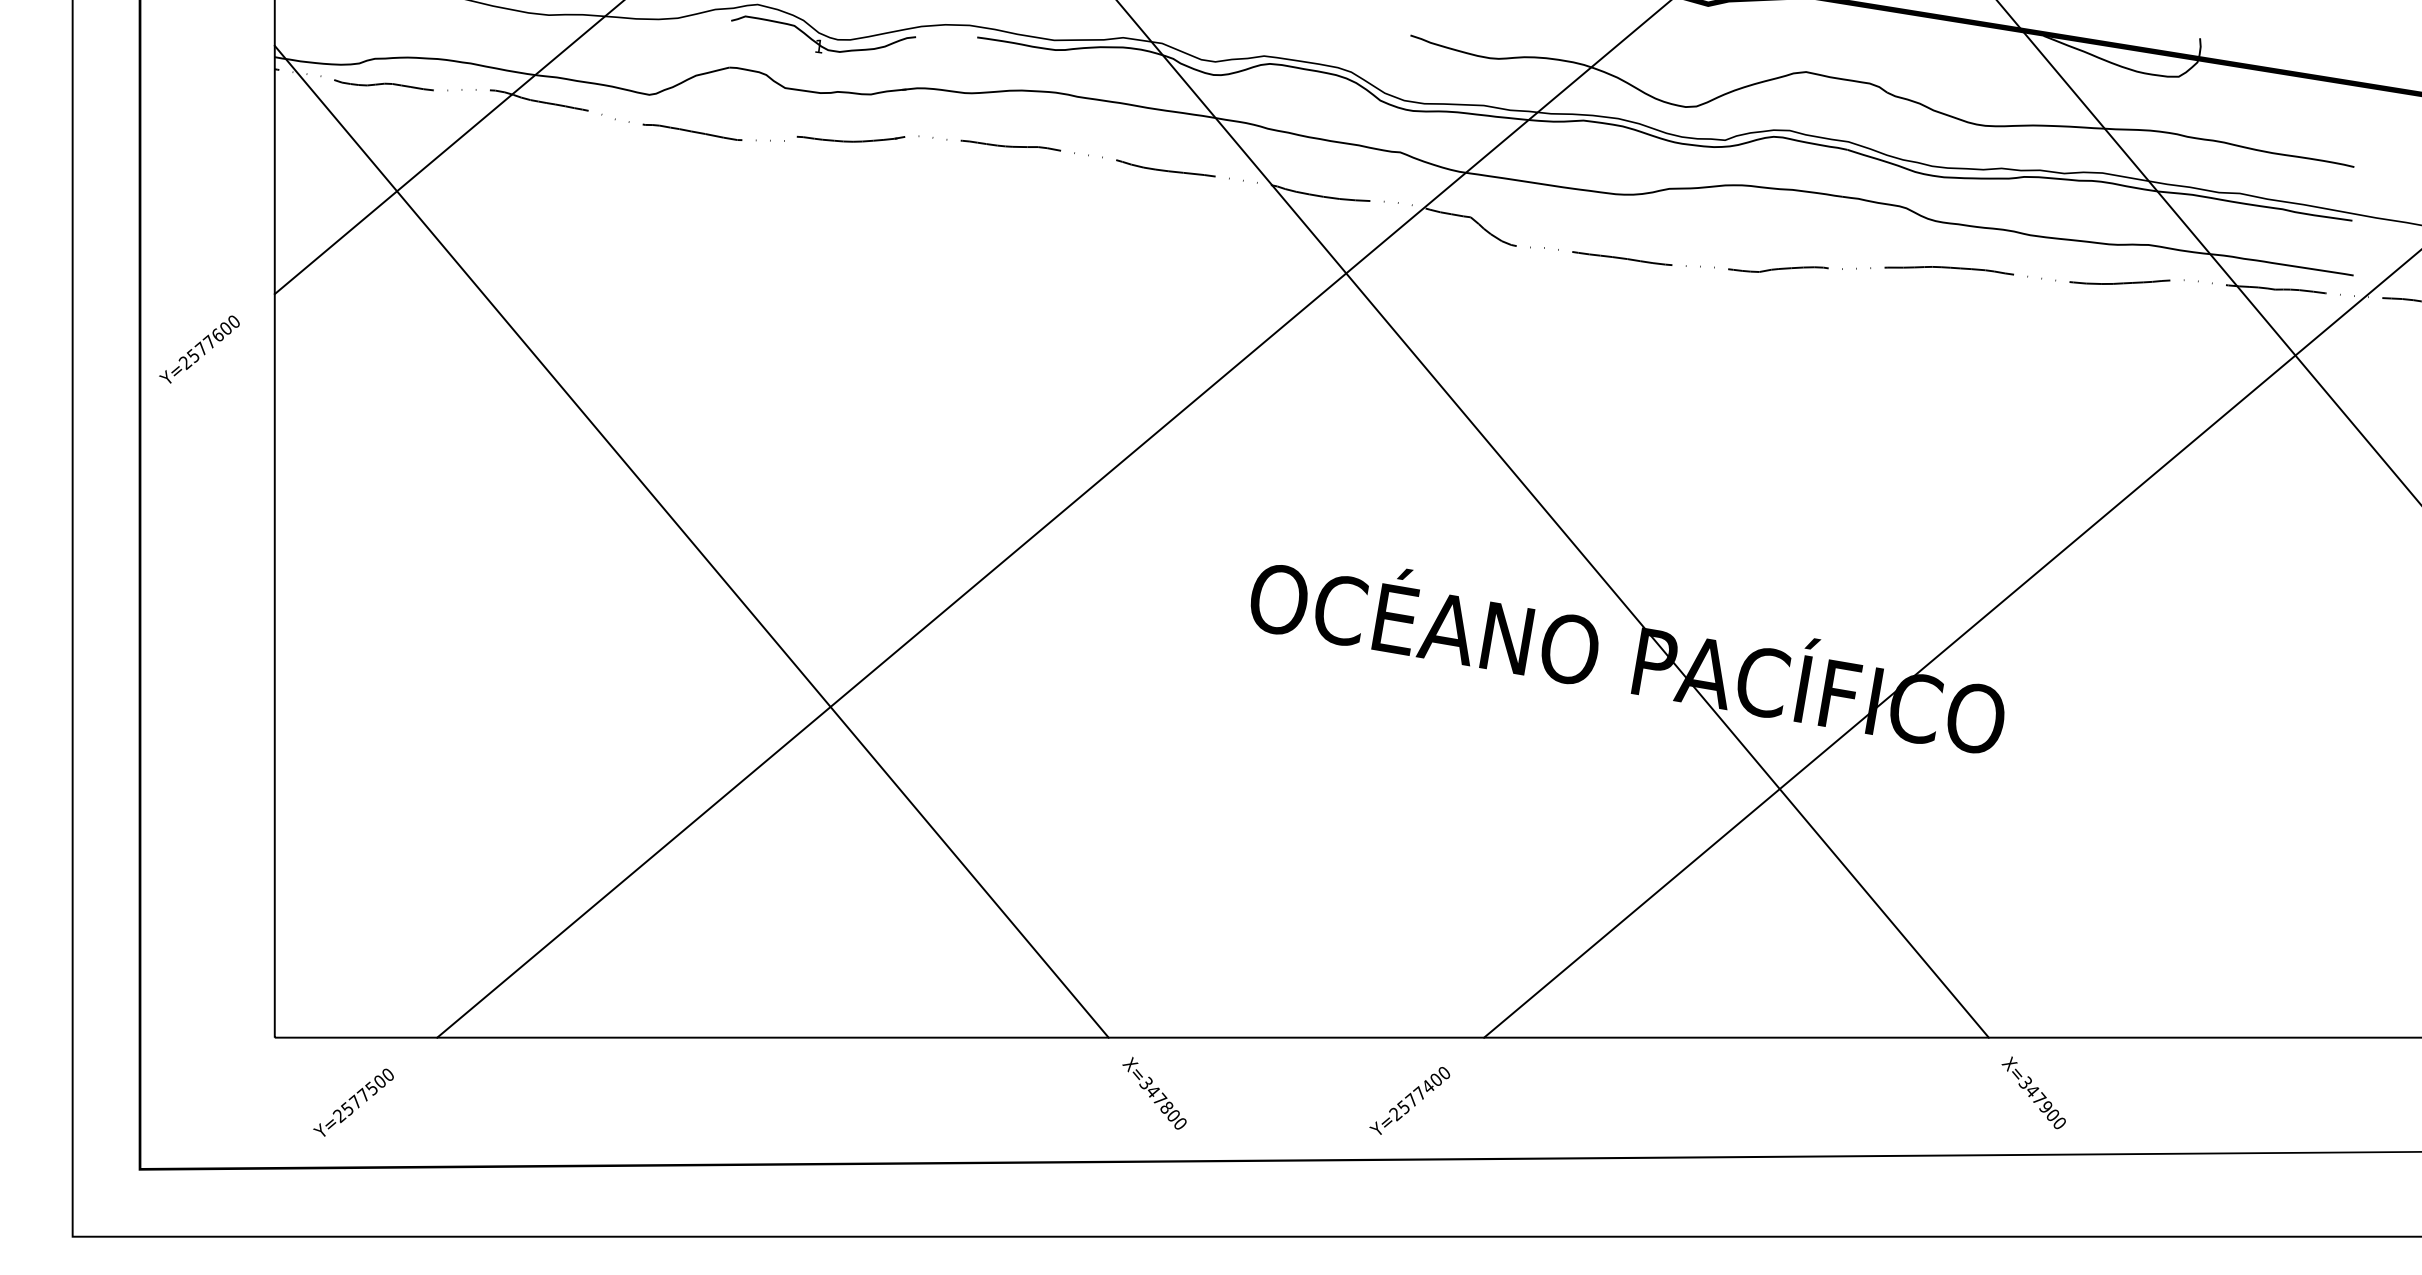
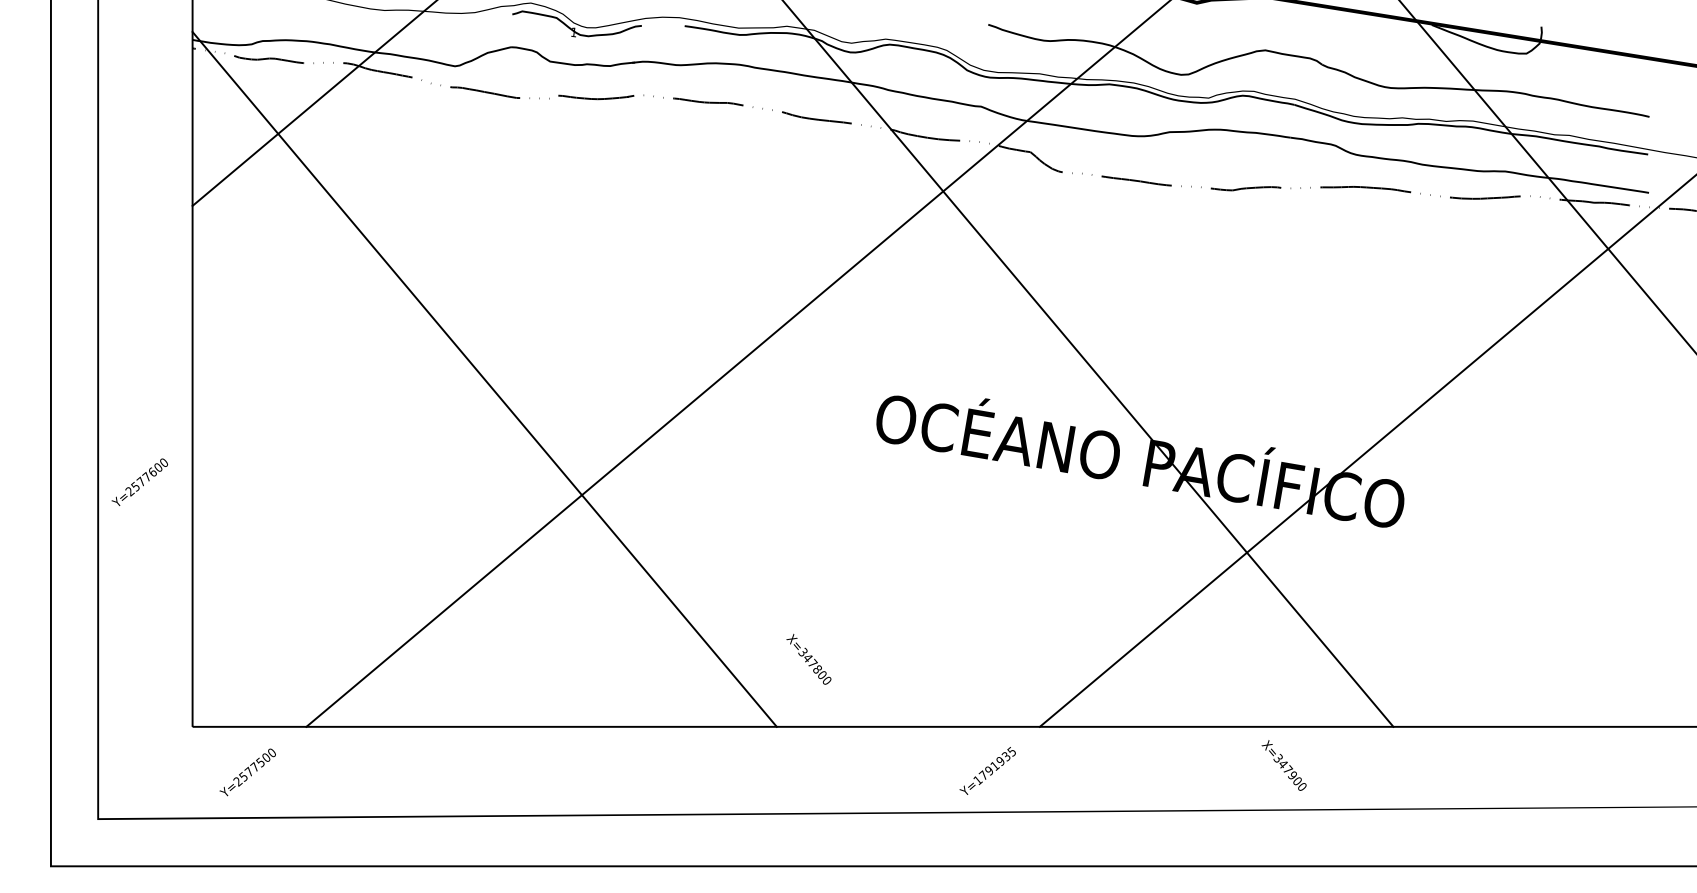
text: (199, 349) -> (139, 482), moved
text: (1154, 1092) -> (808, 658), moved
text: (2033, 1092) -> (1283, 765), moved
text: (1419, 1093) -> (994, 765), Y=2577400 -> Y=1791935

